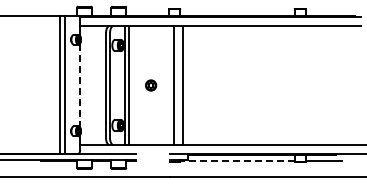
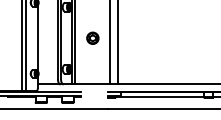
line: (80, 85) -> (38, 38), dashed -> solid
part: (150, 85) -> (92, 38), size x1.43
line: (237, 161) -> (159, 97), dashed -> solid

